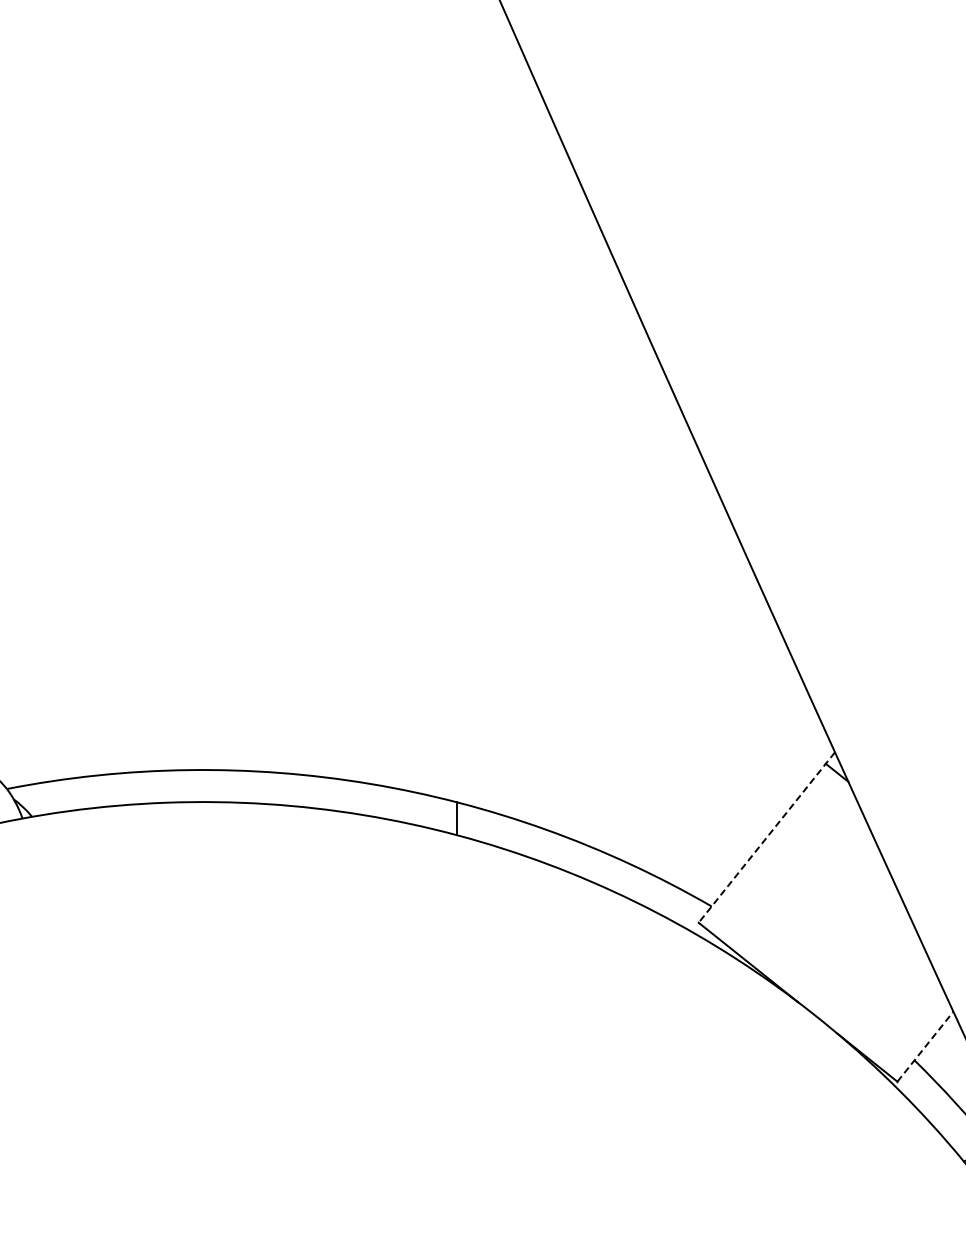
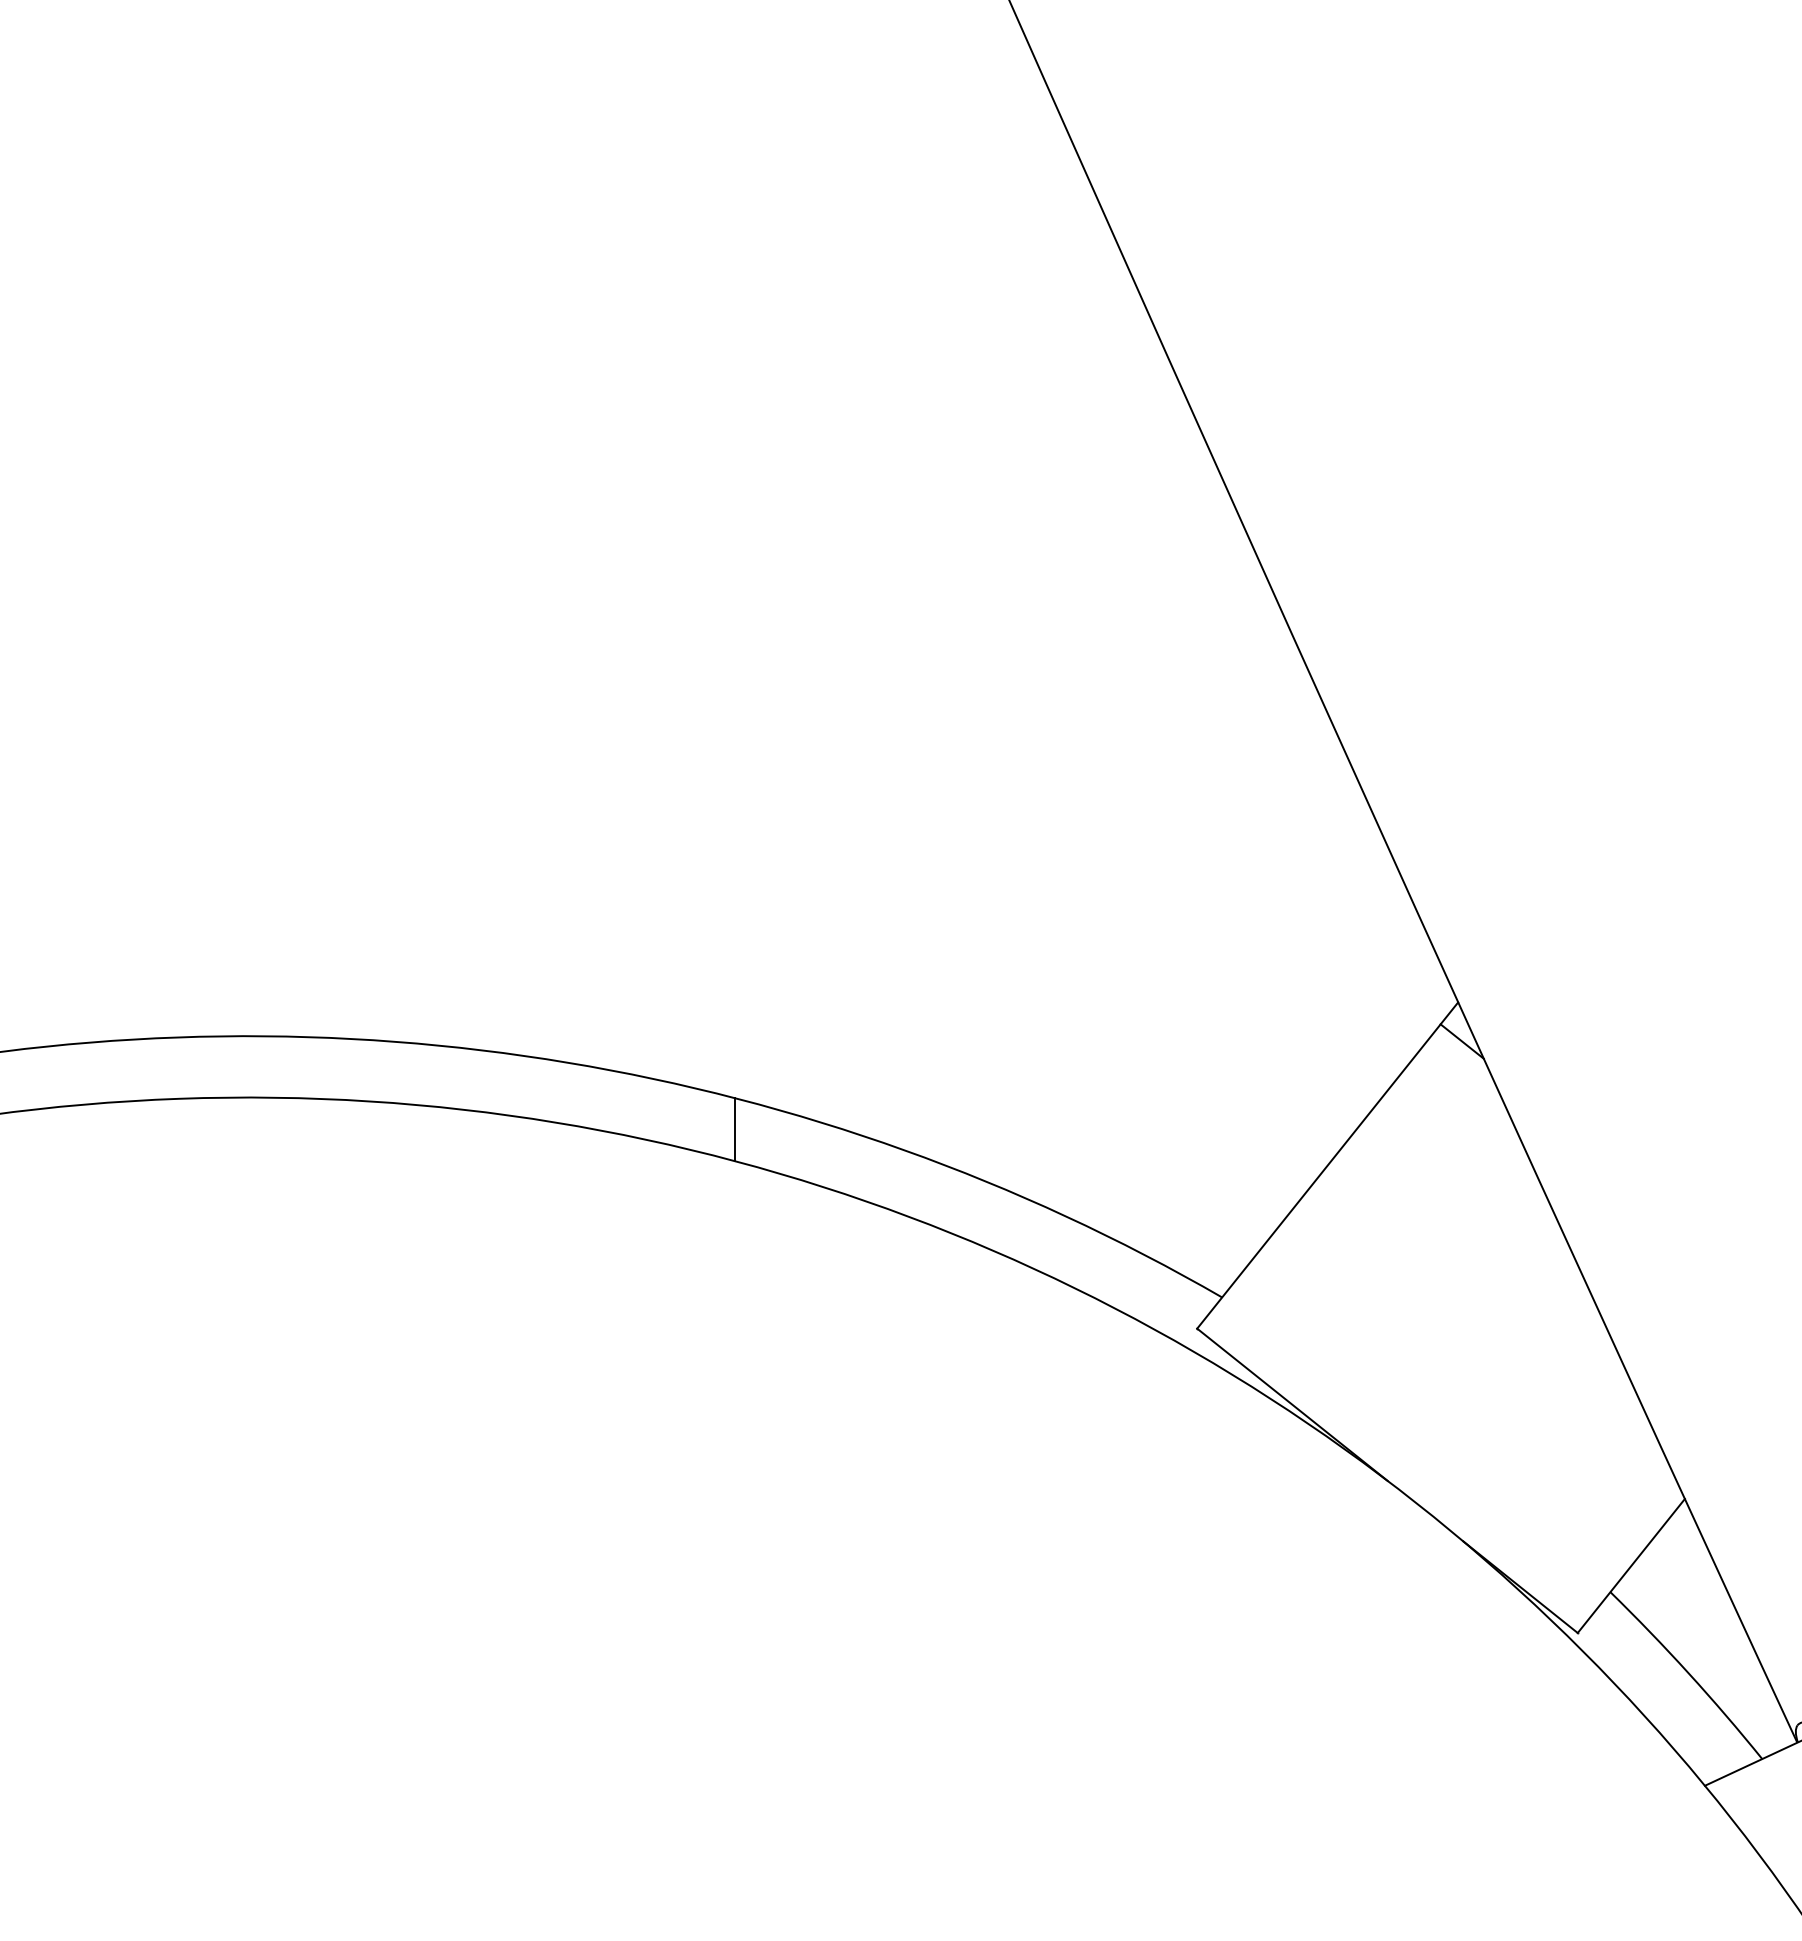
line: (766, 837) -> (1327, 1165), dashed -> solid
line: (925, 1046) -> (1631, 1565), dashed -> solid

